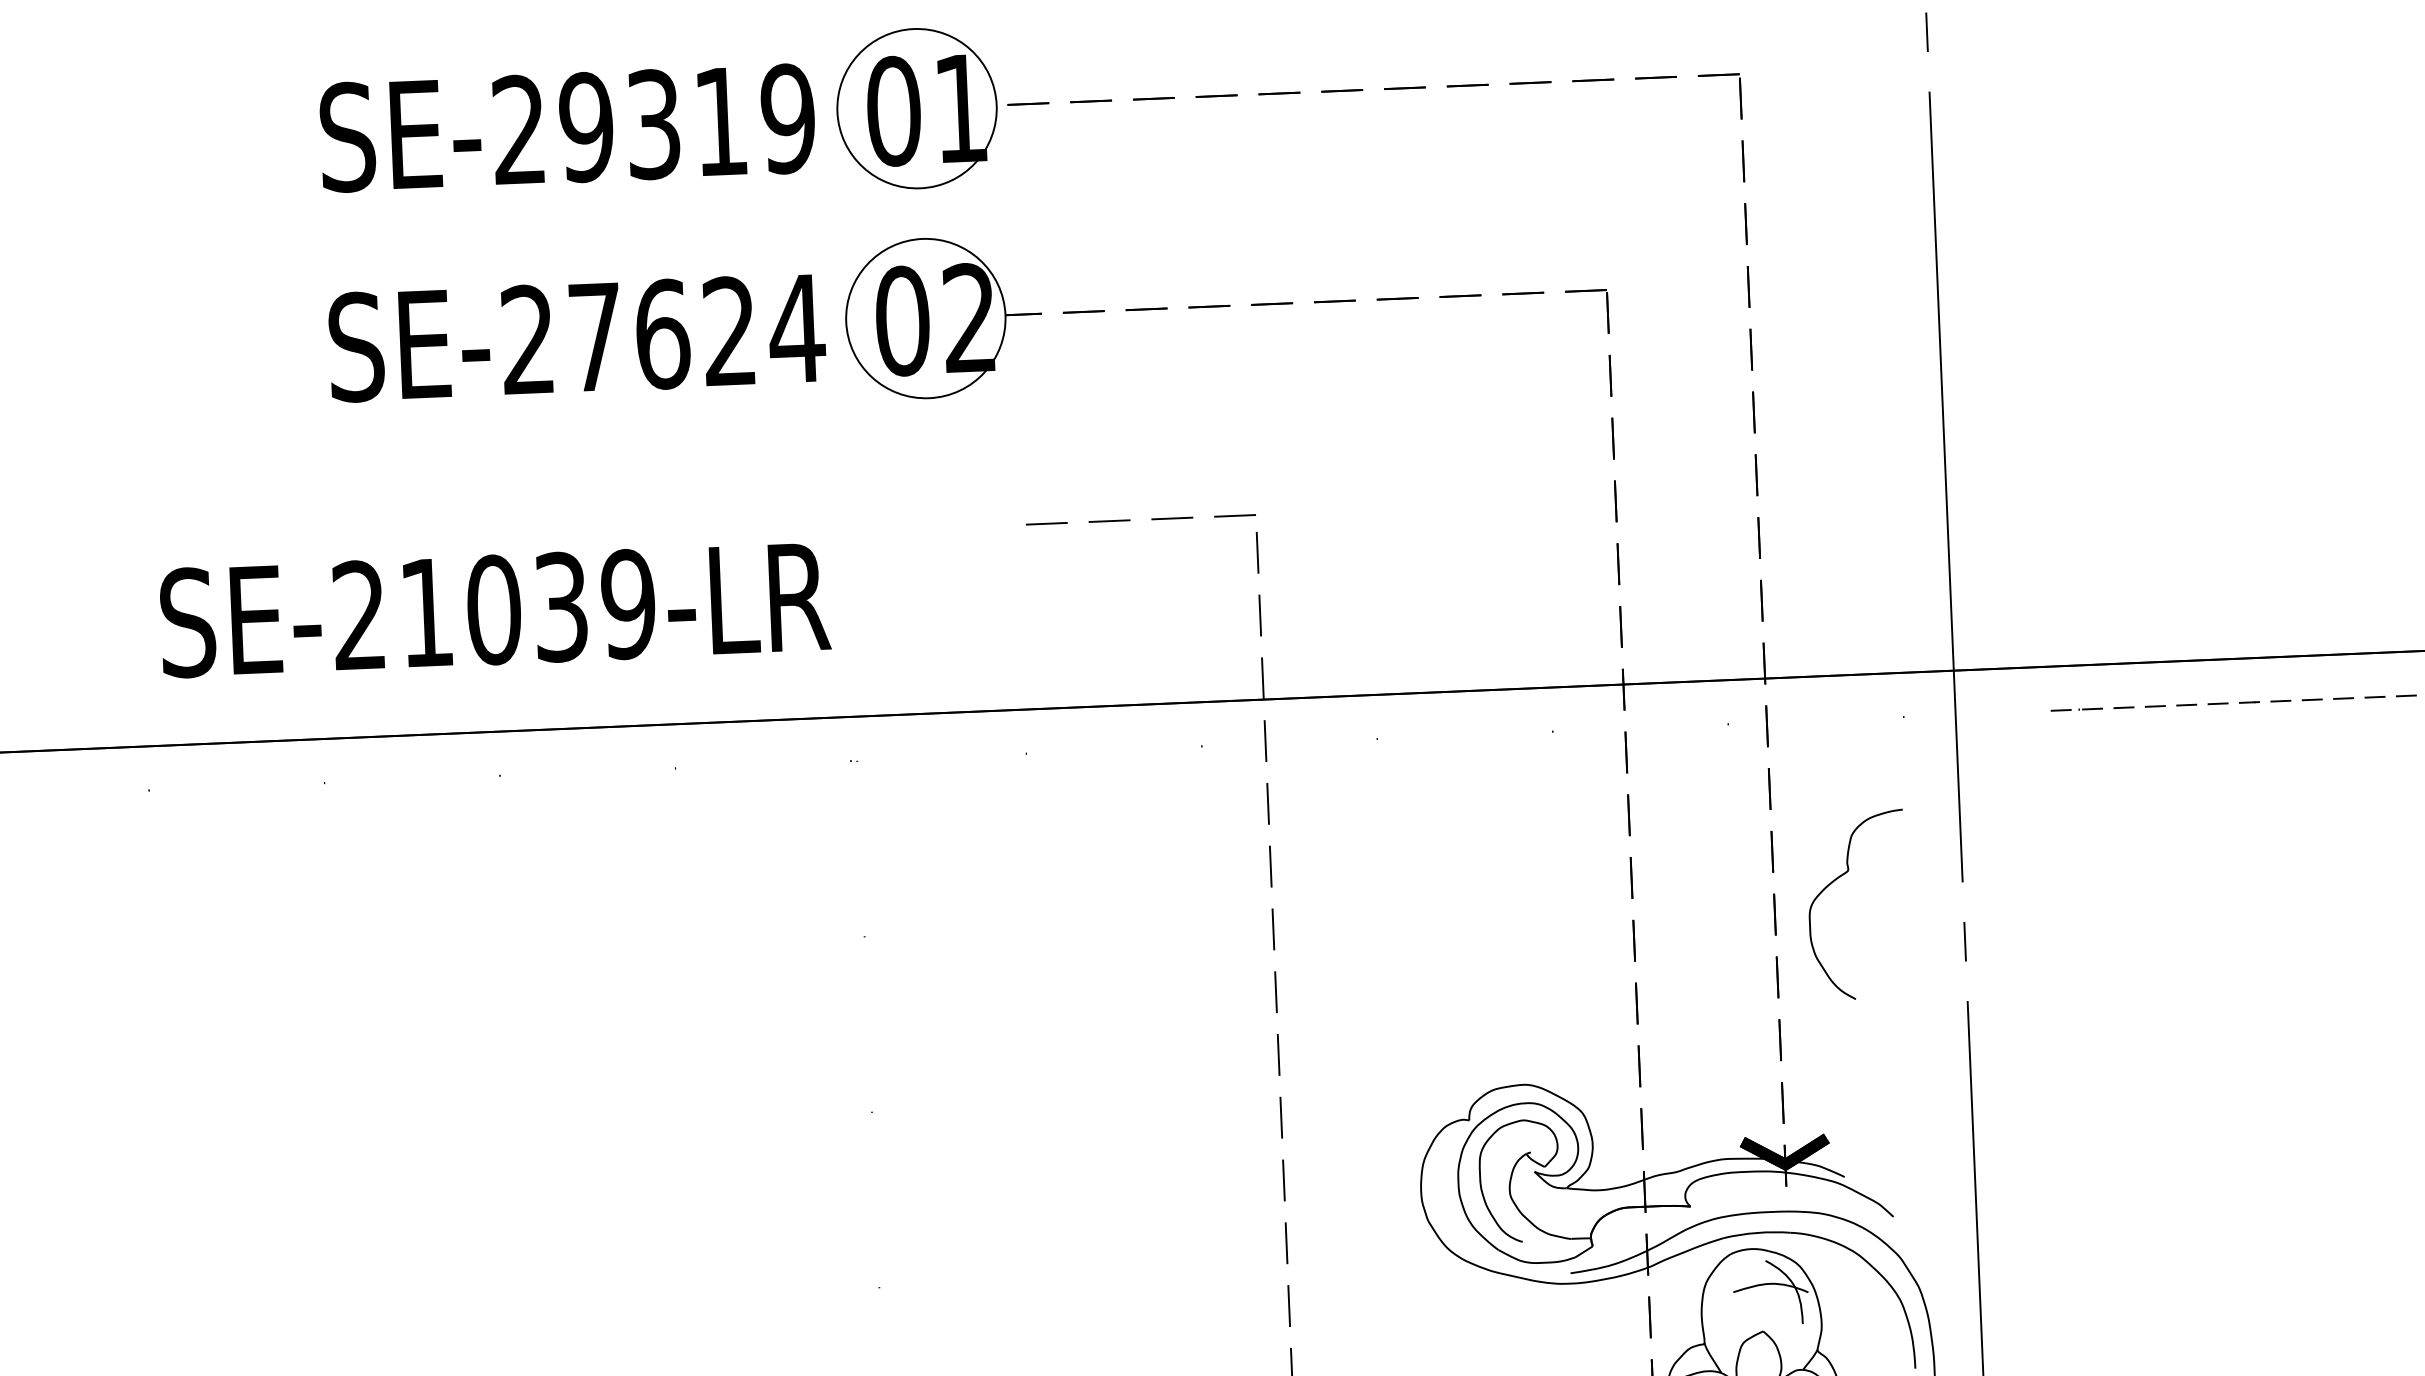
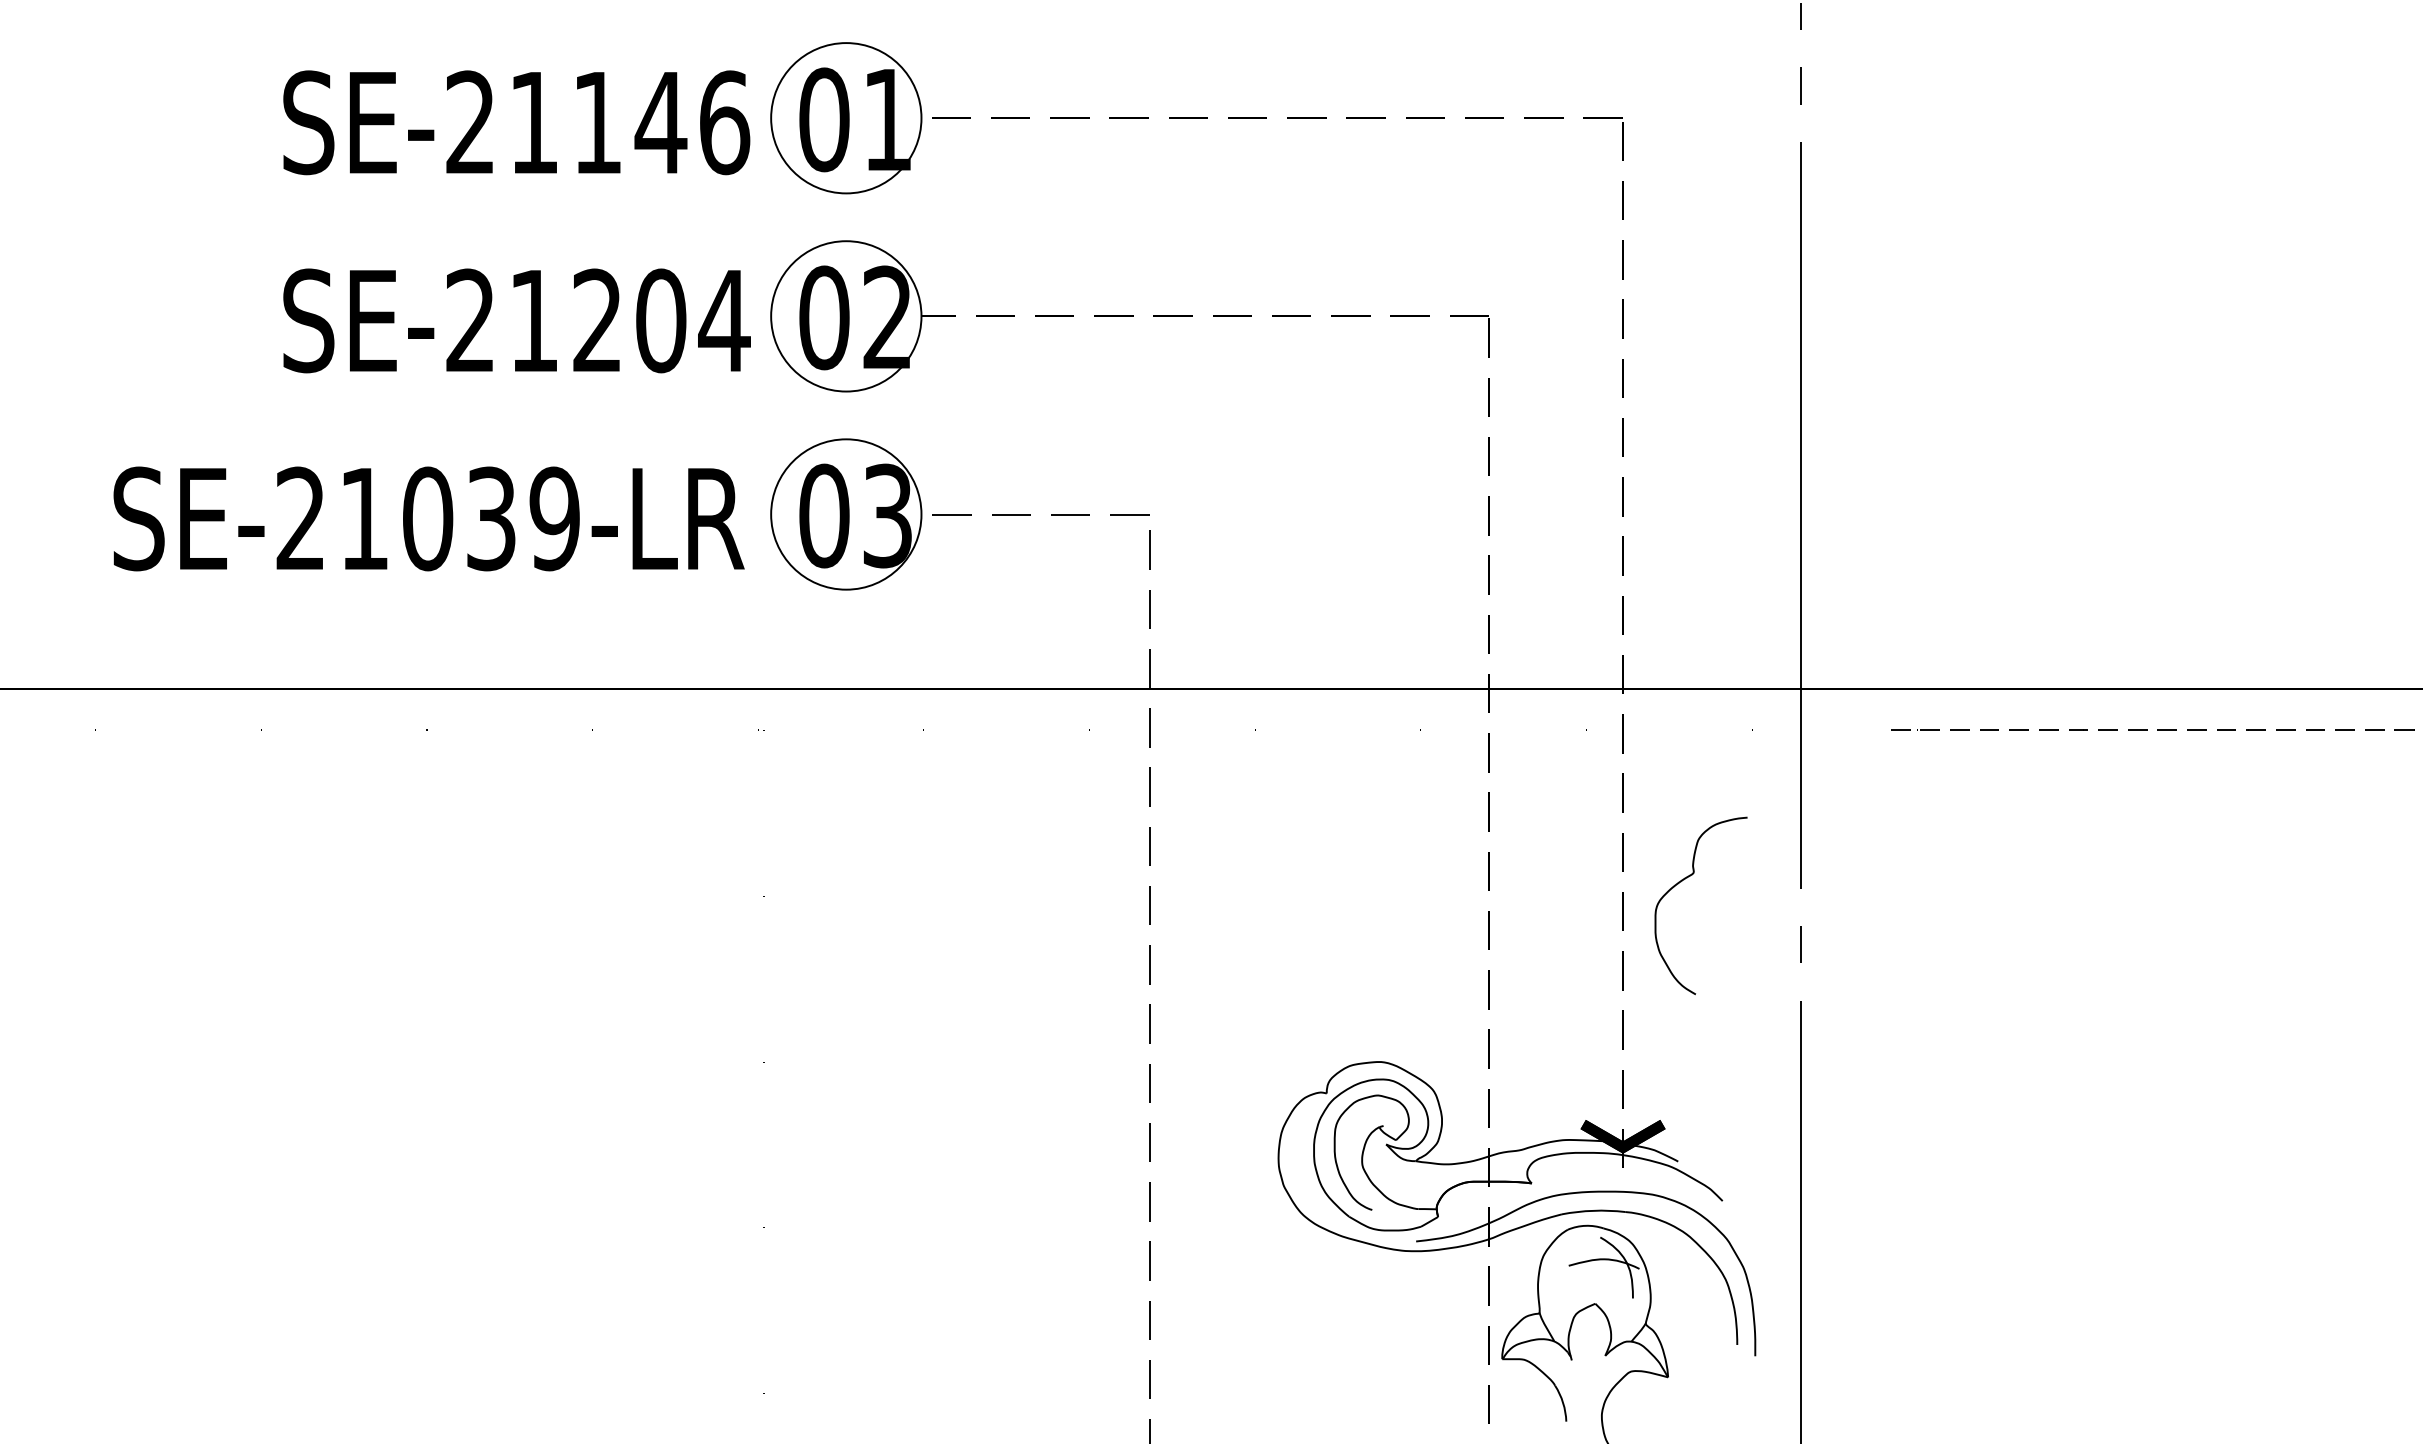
text: (687, 122) -> (629, 122), SE-29319 -> SE-21146
text: (663, 333) -> (598, 320), SE-27624 -> SE-21204
part: (934, 528) -> (846, 514), added
text: (494, 609) -> (428, 518), moved

